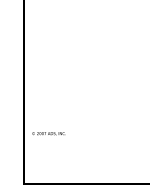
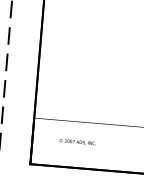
text: (48, 133) -> (77, 141), moved

